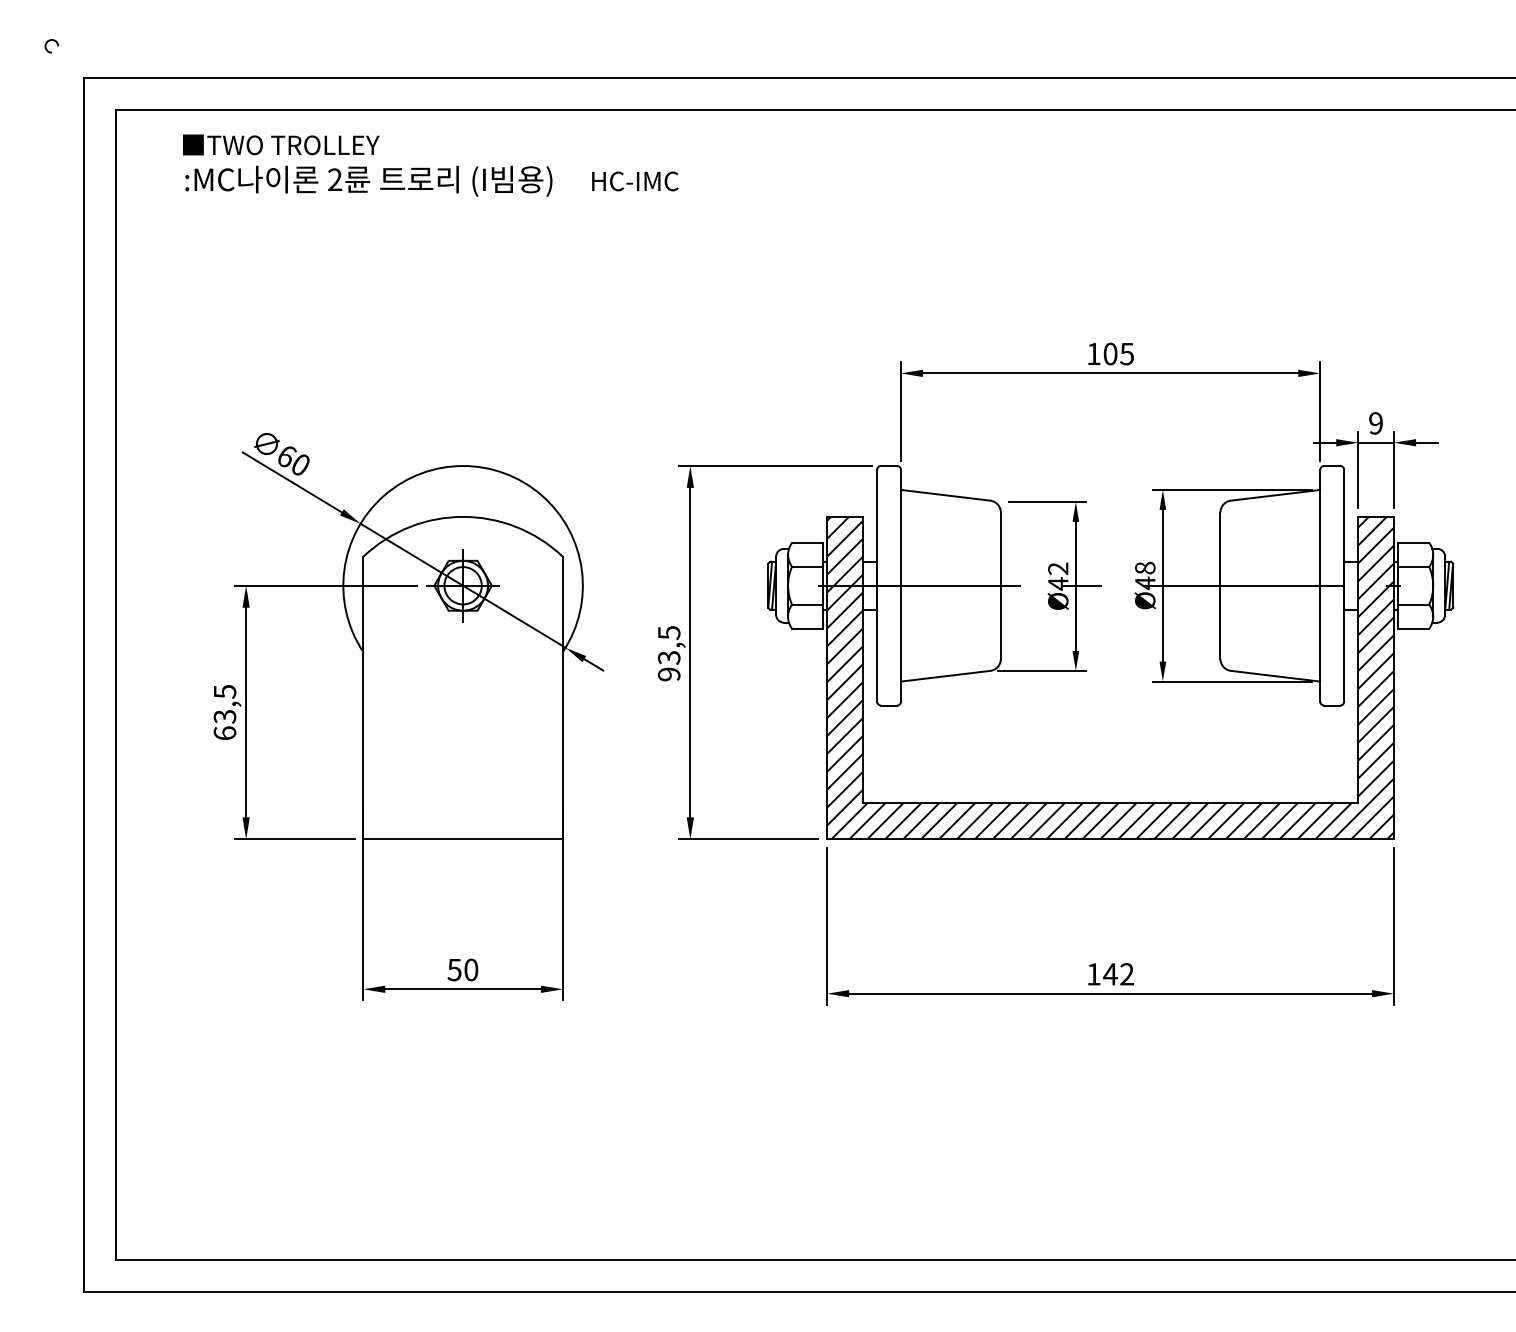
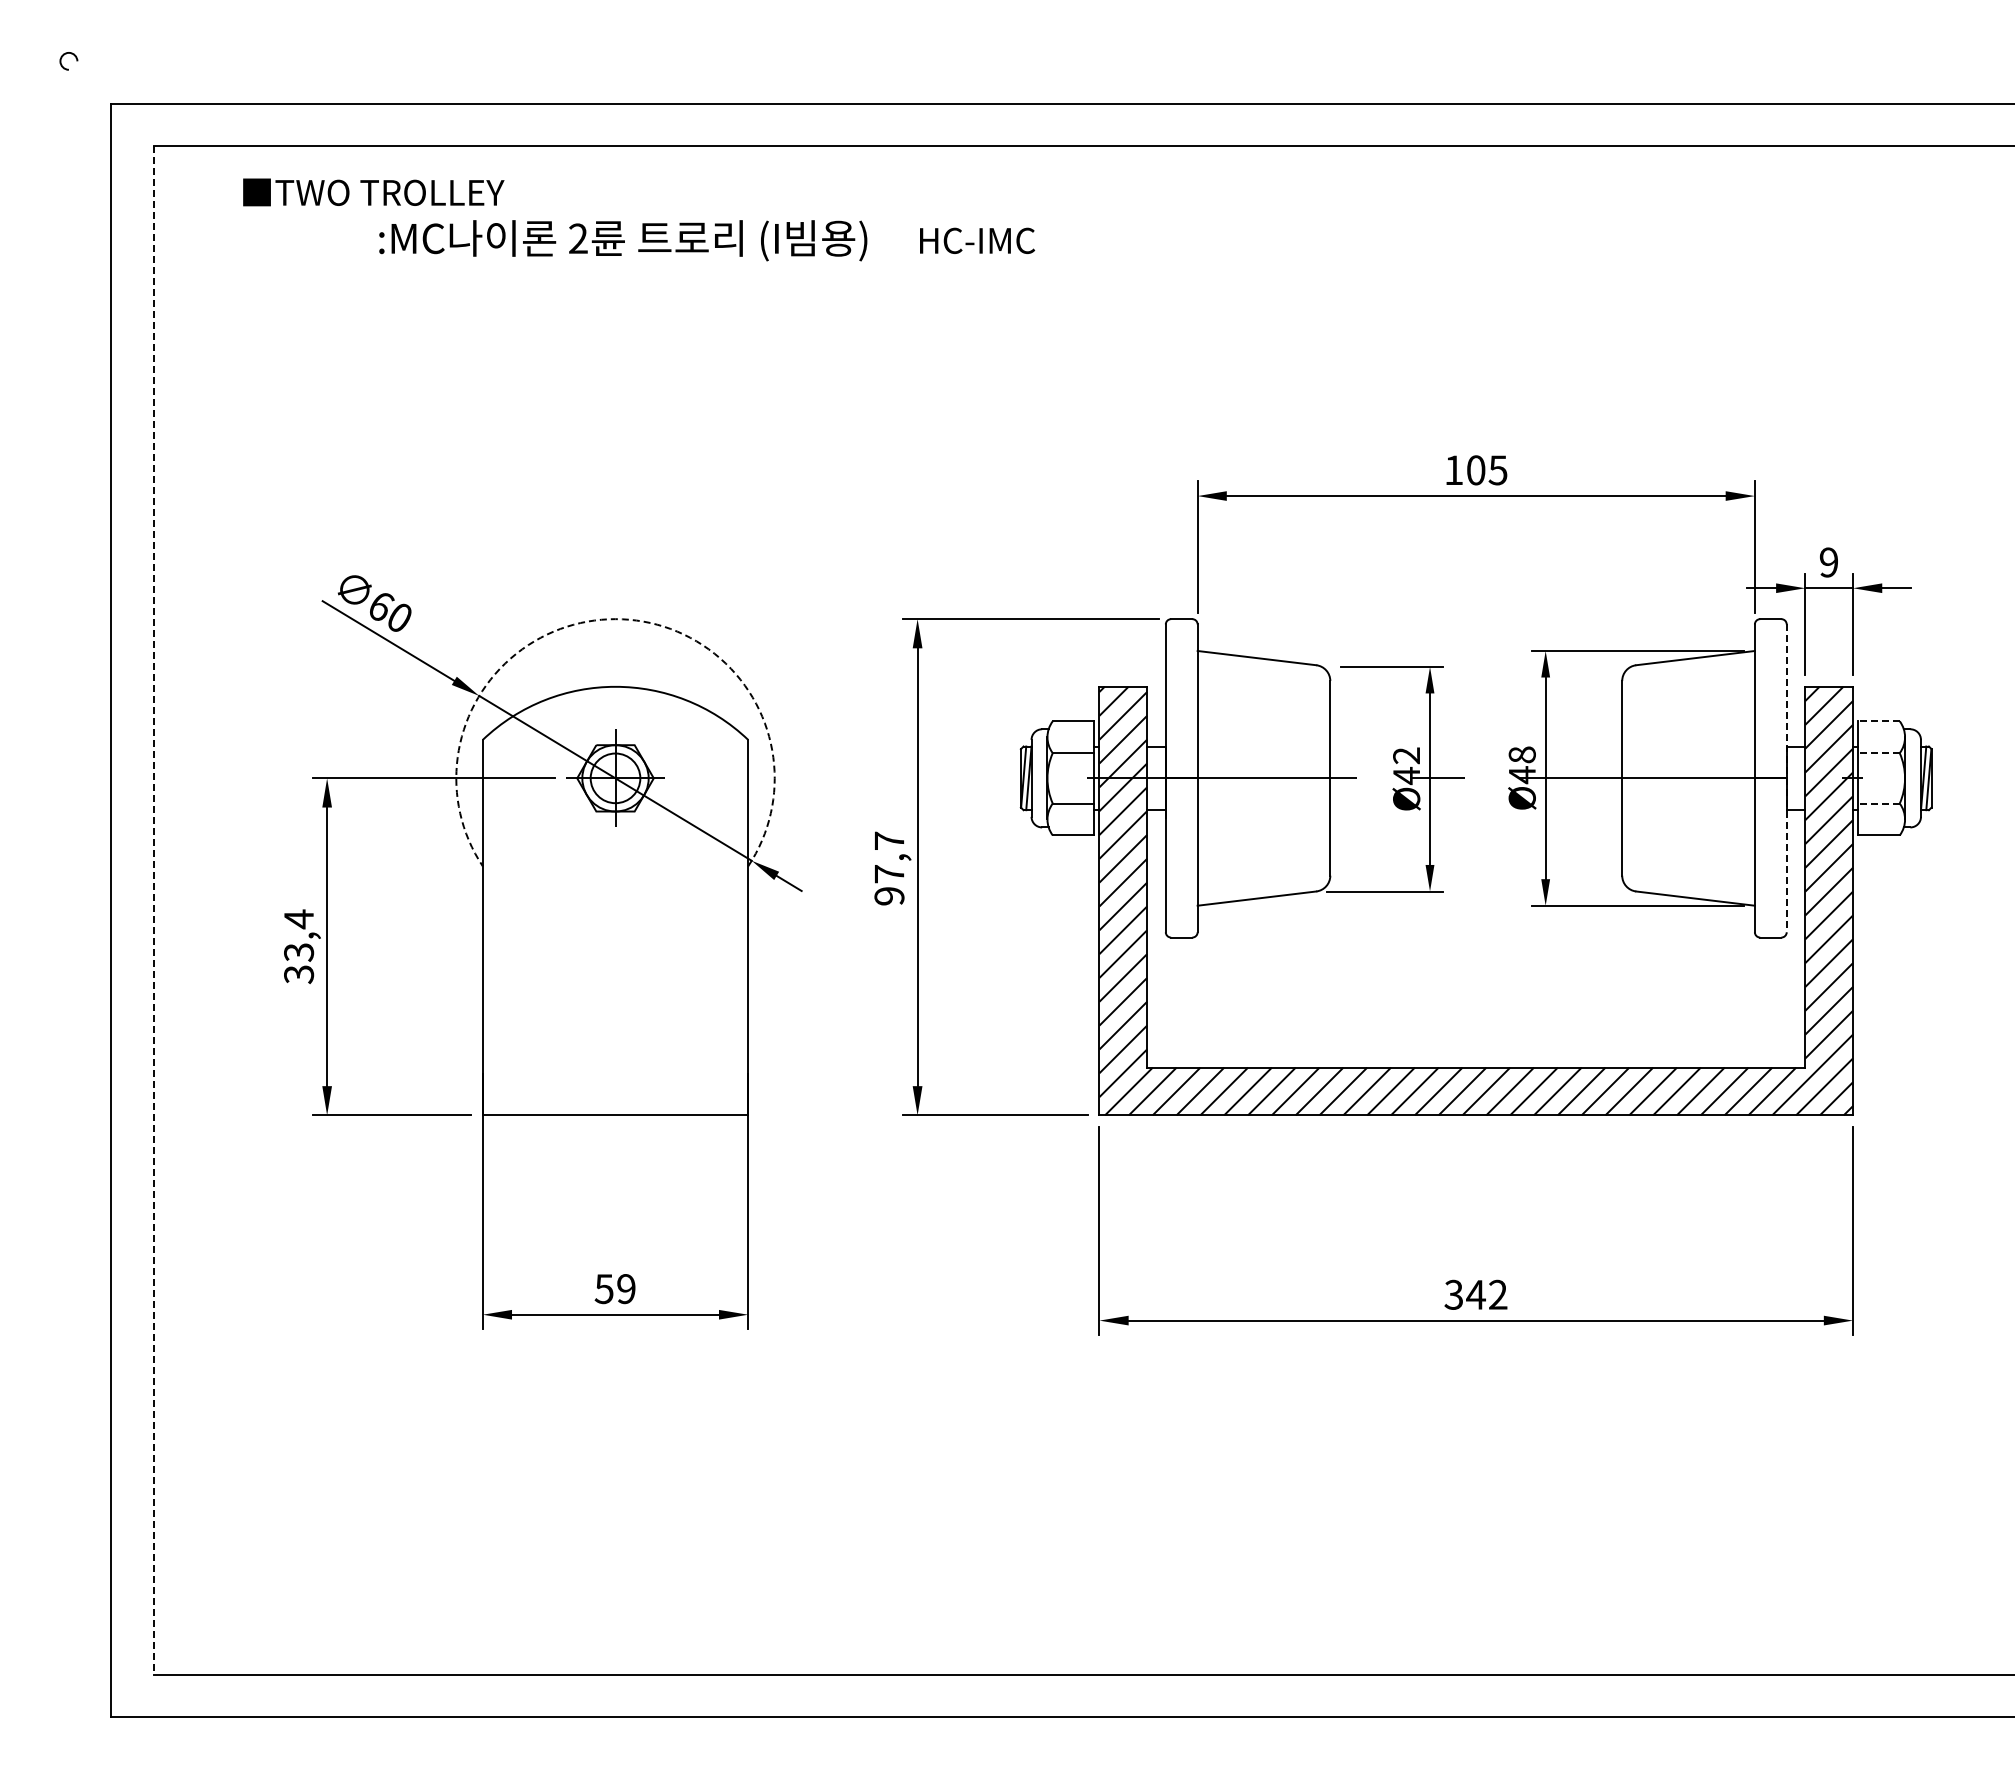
text: (432, 181) -> (707, 240), moved
arc: (463, 466) -> (615, 619), solid -> dashed
line: (1414, 542) -> (1879, 721), solid -> dashed
line: (1414, 567) -> (1879, 753), solid -> dashed
line: (1344, 585) -> (1786, 778), solid -> dashed
line: (1414, 604) -> (1879, 803), solid -> dashed
text: (669, 645) -> (889, 857), 93,5 -> 97,7
line: (115, 685) -> (153, 910), solid -> dashed
text: (225, 712) -> (299, 946), 63,5 -> 33,4
text: (471, 970) -> (626, 1289), 50 -> 59
text: (1093, 974) -> (1453, 1294), 142 -> 342

